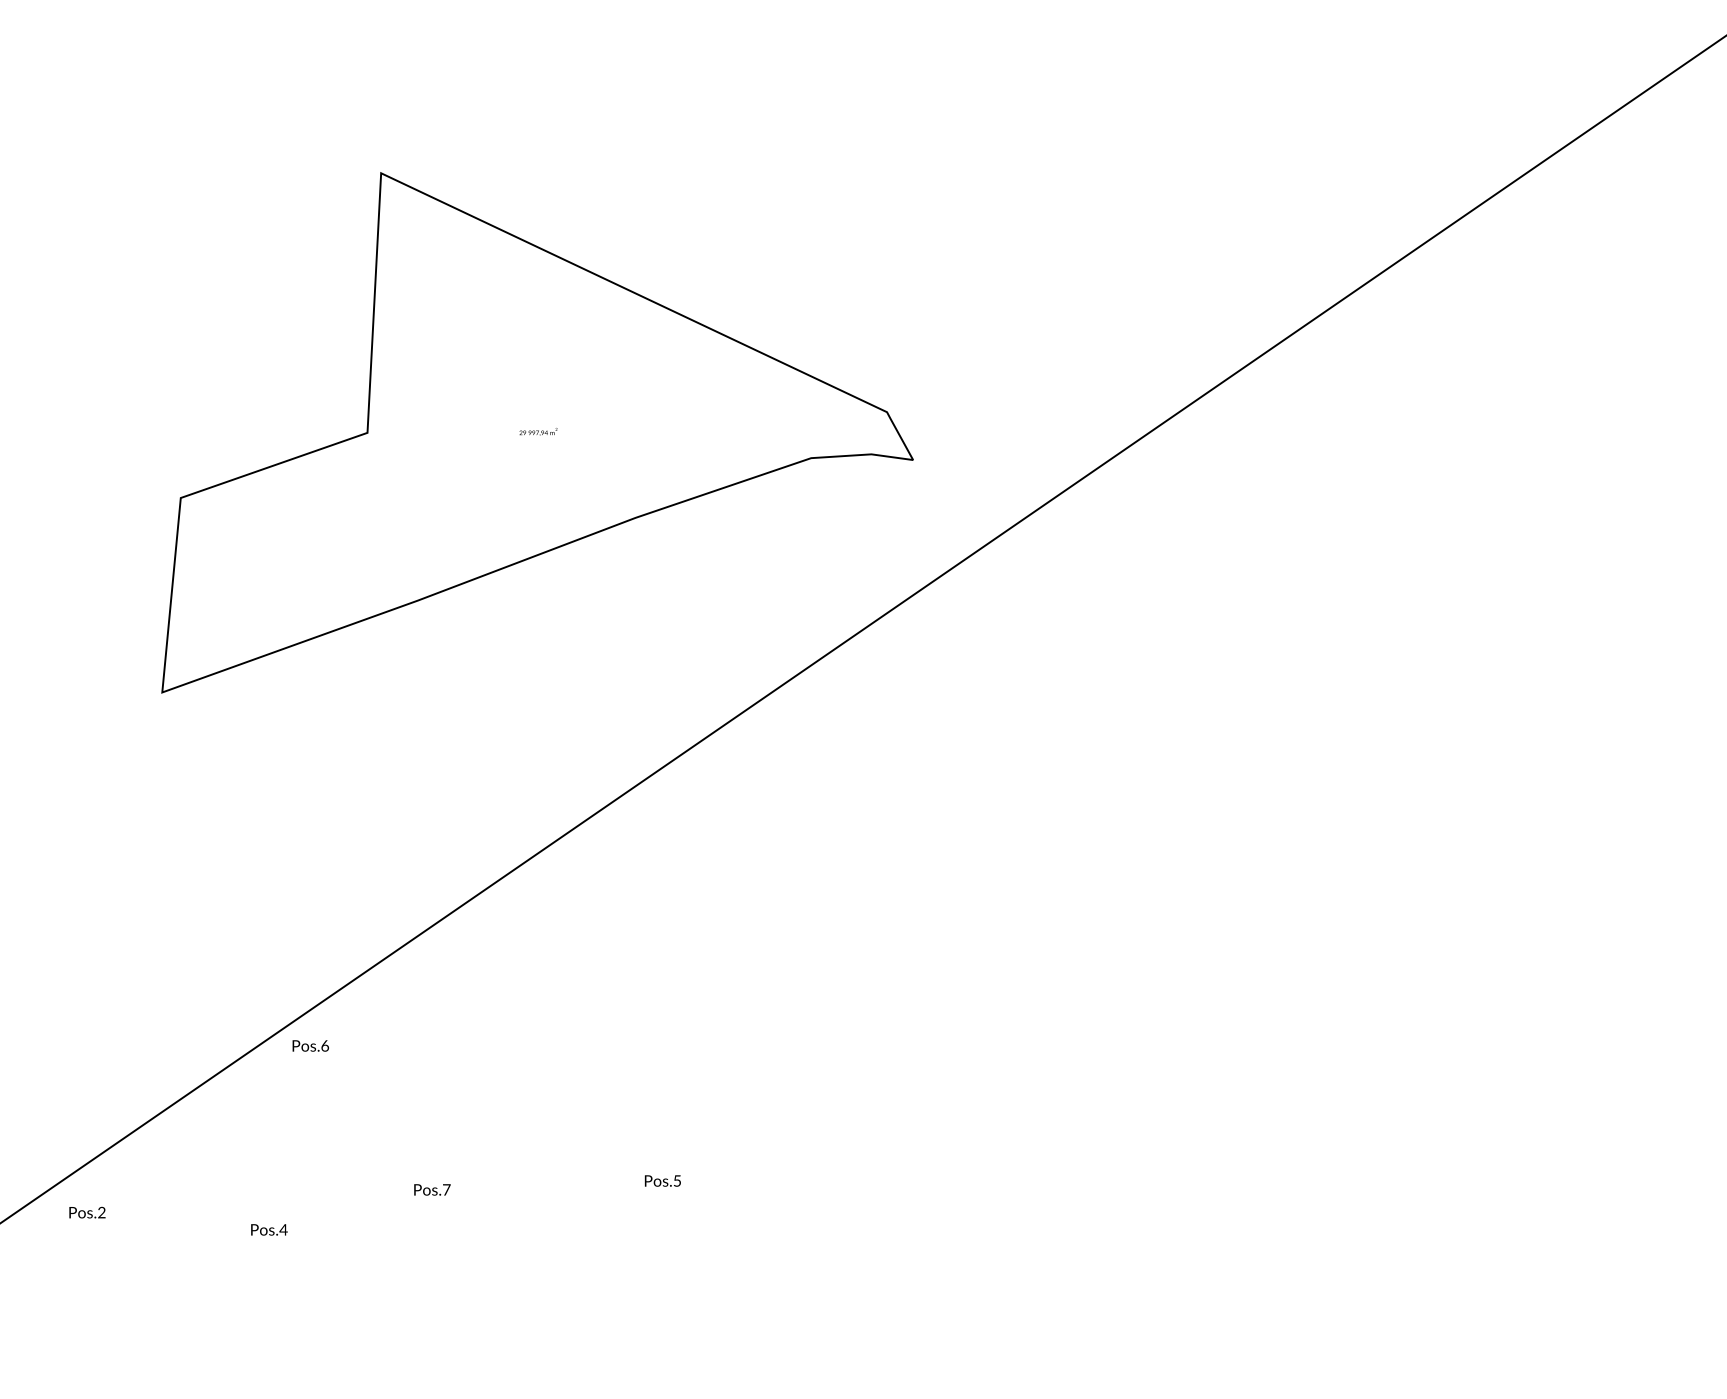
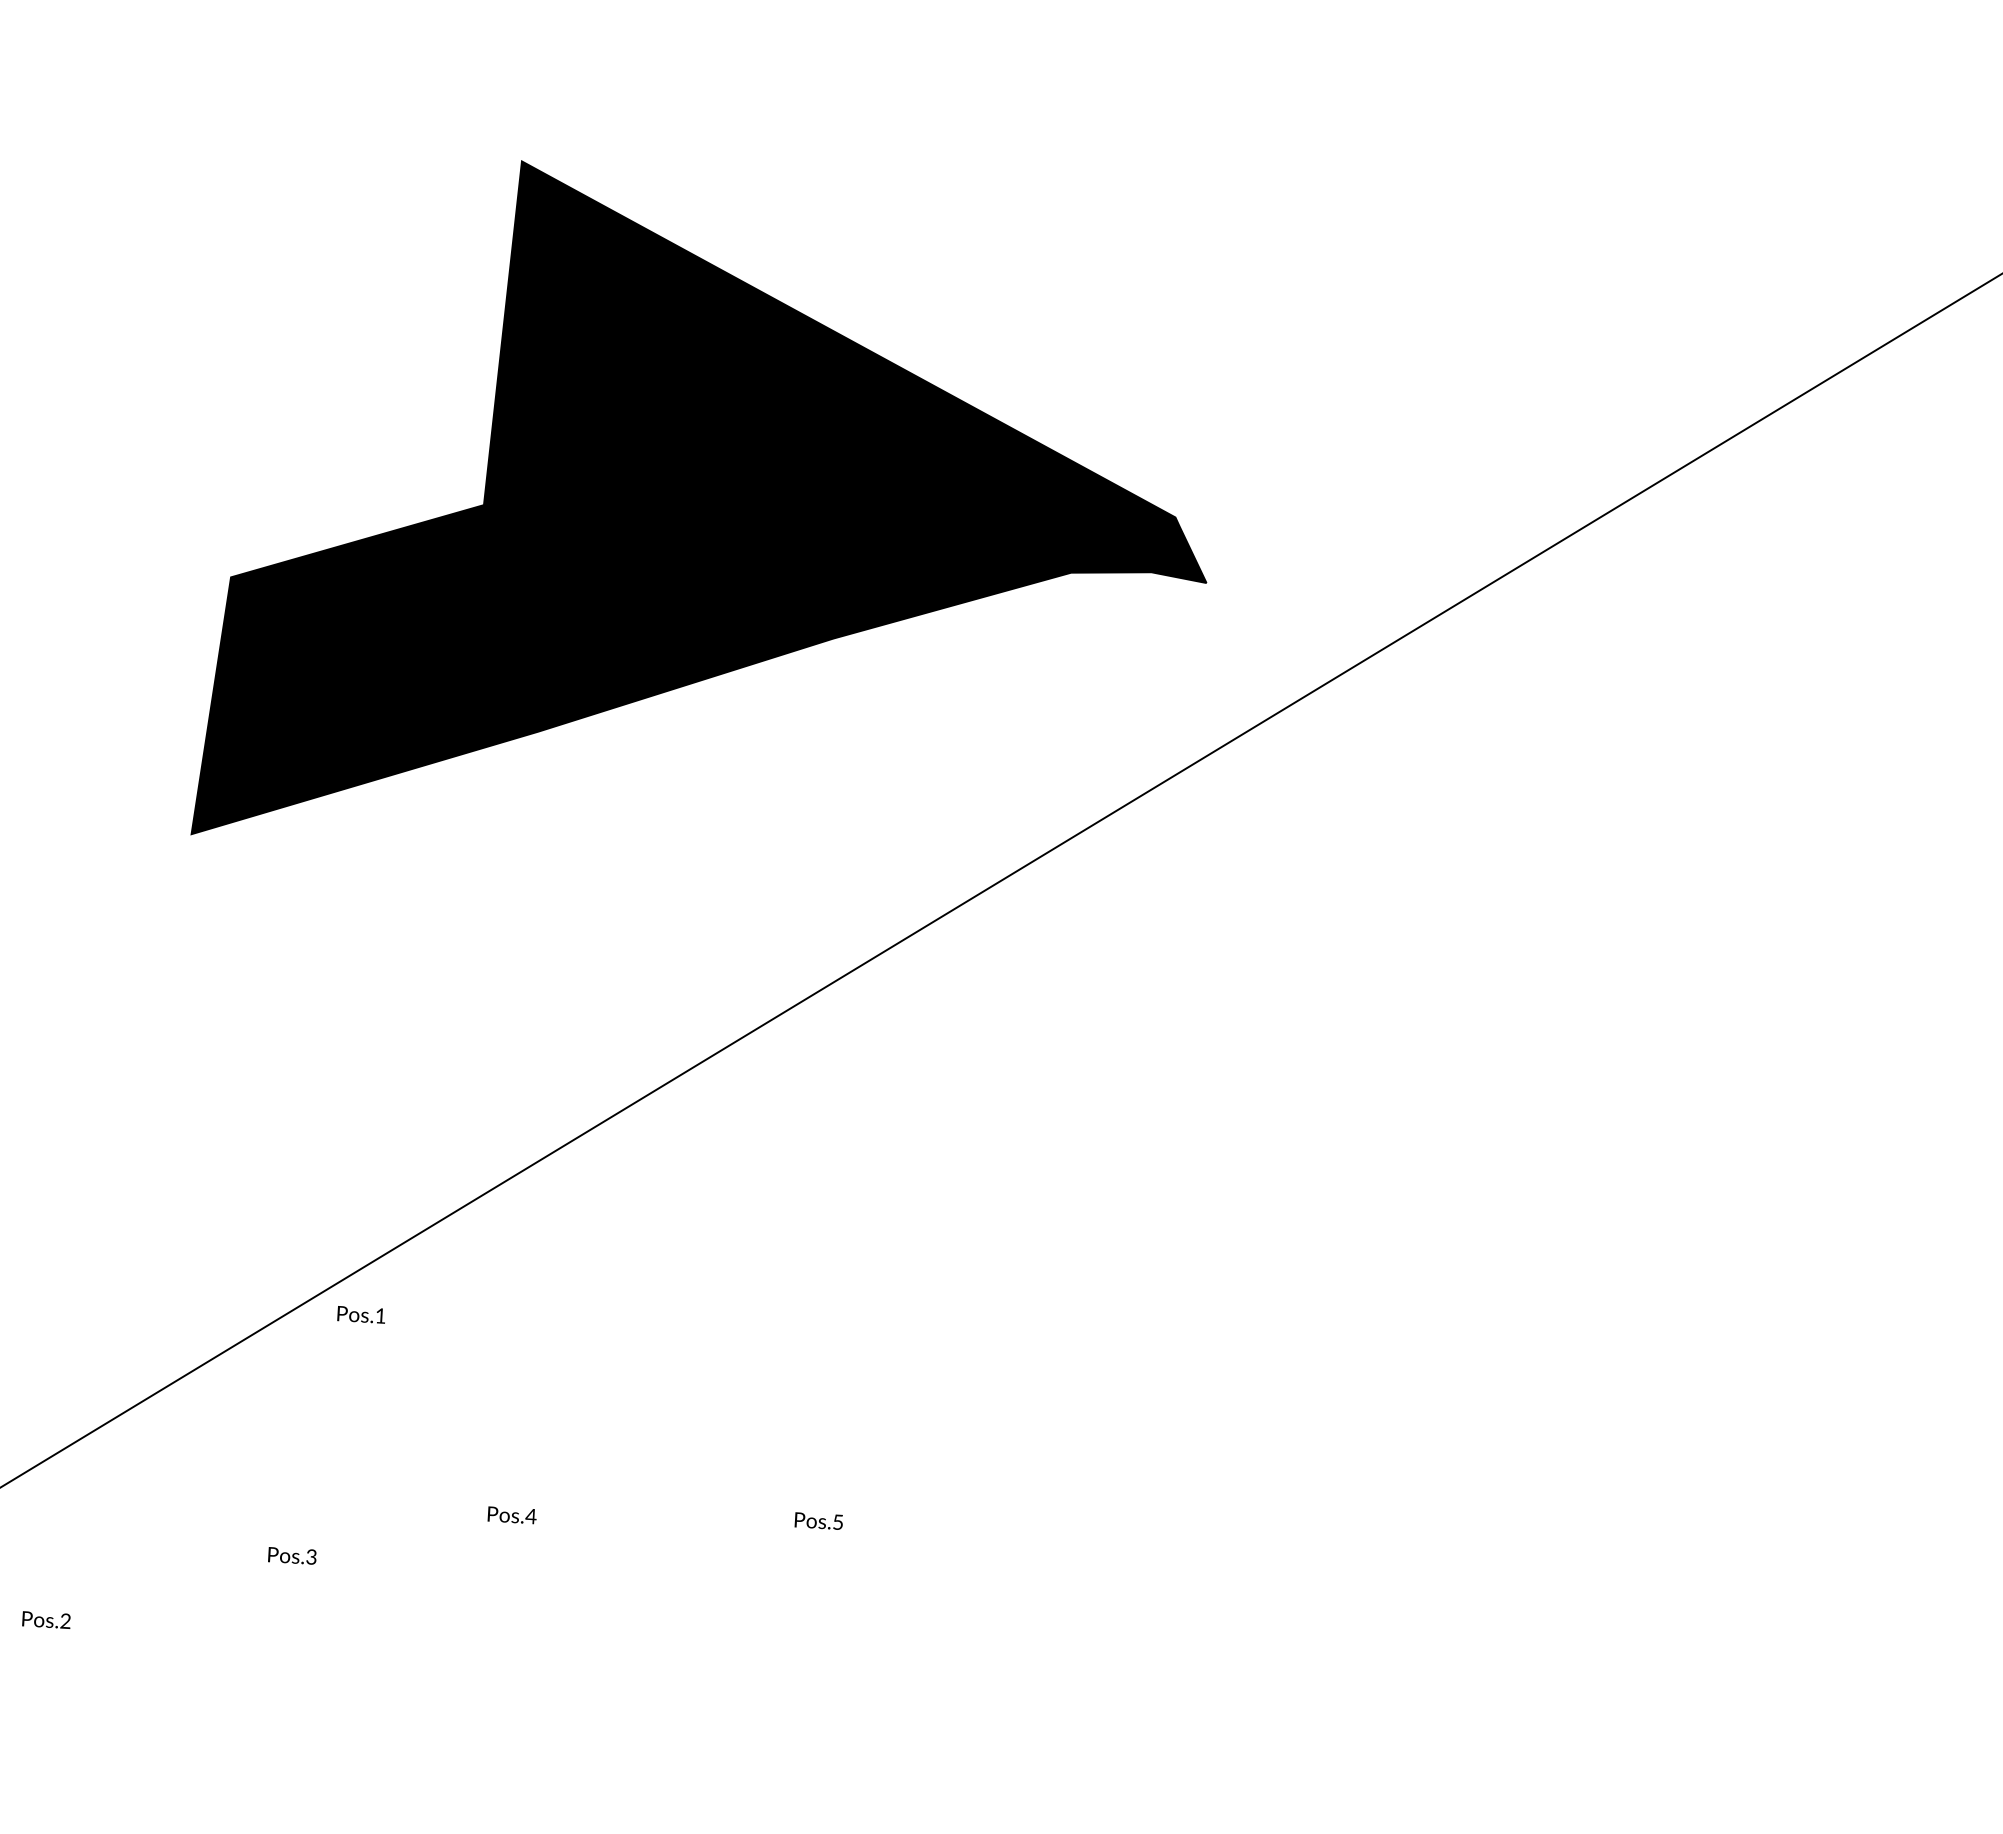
fill: (537, 432) -> (709, 517), added
text: (324, 1045) -> (379, 1315), Pos.6 -> Pos.1
text: (446, 1189) -> (530, 1515), Pos.7 -> Pos.4
text: (87, 1212) -> (46, 1619), moved
text: (283, 1229) -> (311, 1556), Pos.4 -> Pos.3

